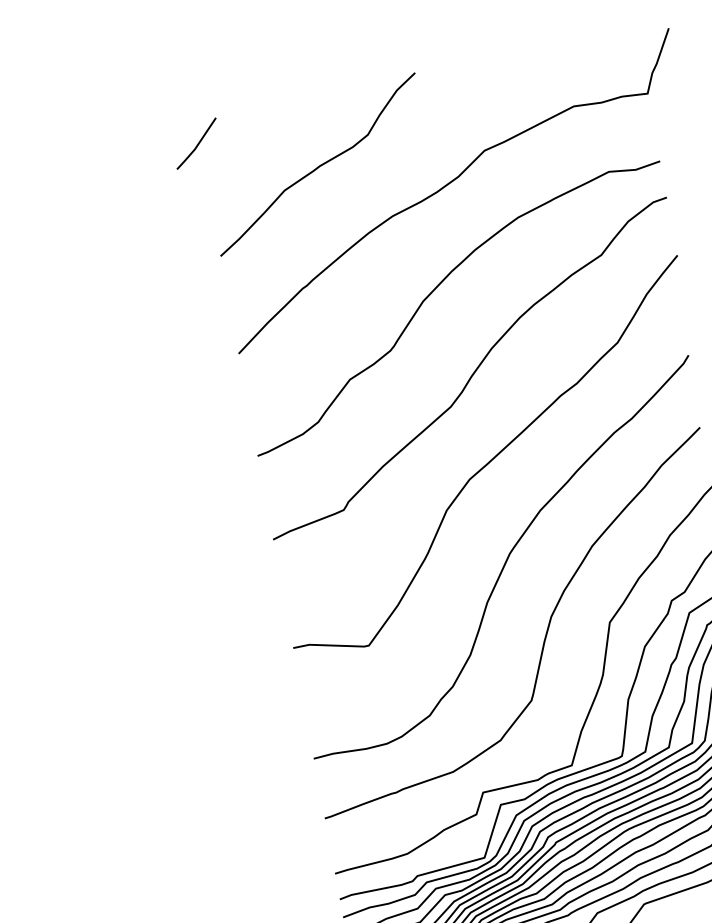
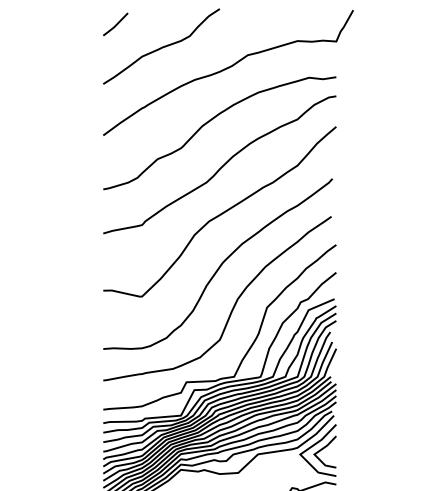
line: (196, 143) -> (115, 24), moved

